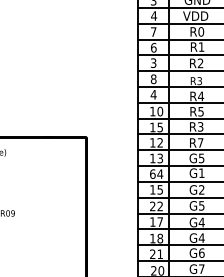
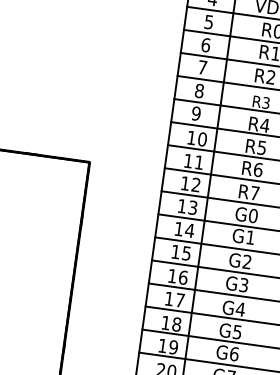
text: (153, 31) -> (208, 21), 7 -> 5
text: (153, 62) -> (202, 66), 3 -> 7
text: (153, 94) -> (196, 113), 4 -> 9
text: (200, 126) -> (258, 169), R3 -> R6
text: (159, 127) -> (198, 162), 15 -> 11
text: (201, 158) -> (253, 216), G5 -> G0
text: (152, 173) -> (178, 228), 64 -> 14
text: (201, 205) -> (243, 284), G5 -> G3
text: (156, 206) -> (177, 277), 22 -> 16
text: (201, 237) -> (237, 331), G4 -> G5
text: (156, 254) -> (168, 346), 21 -> 19

